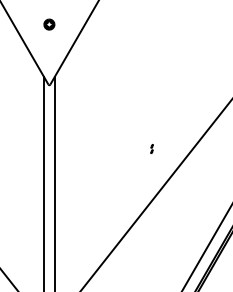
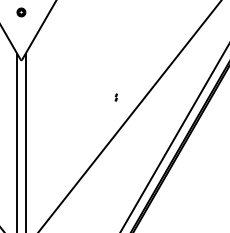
part: (150, 148) -> (115, 97), moved

